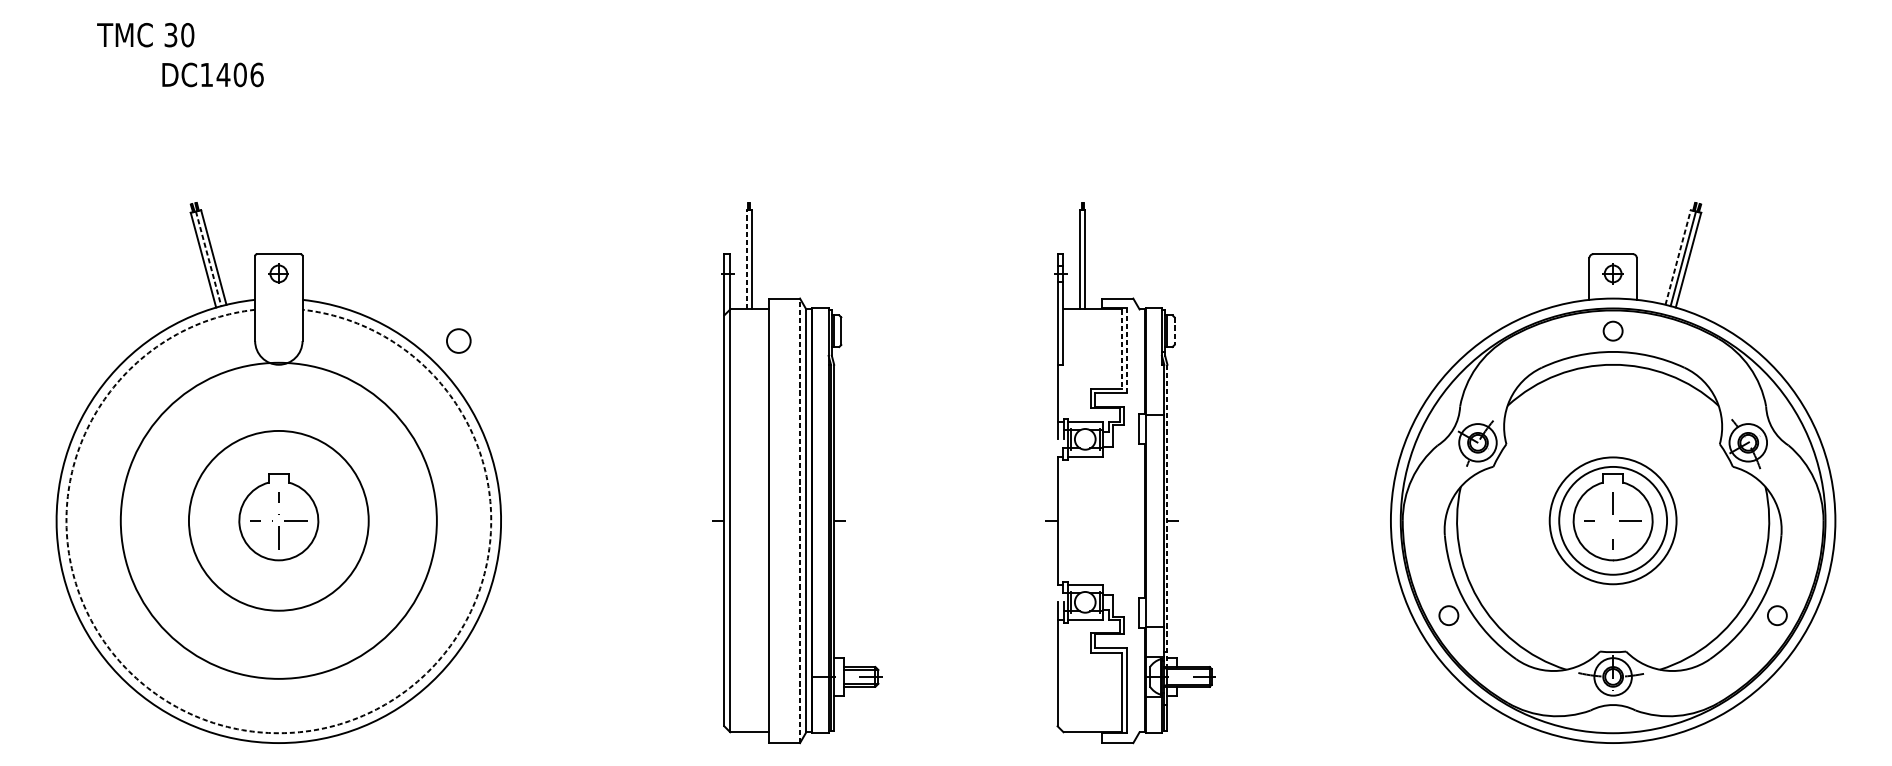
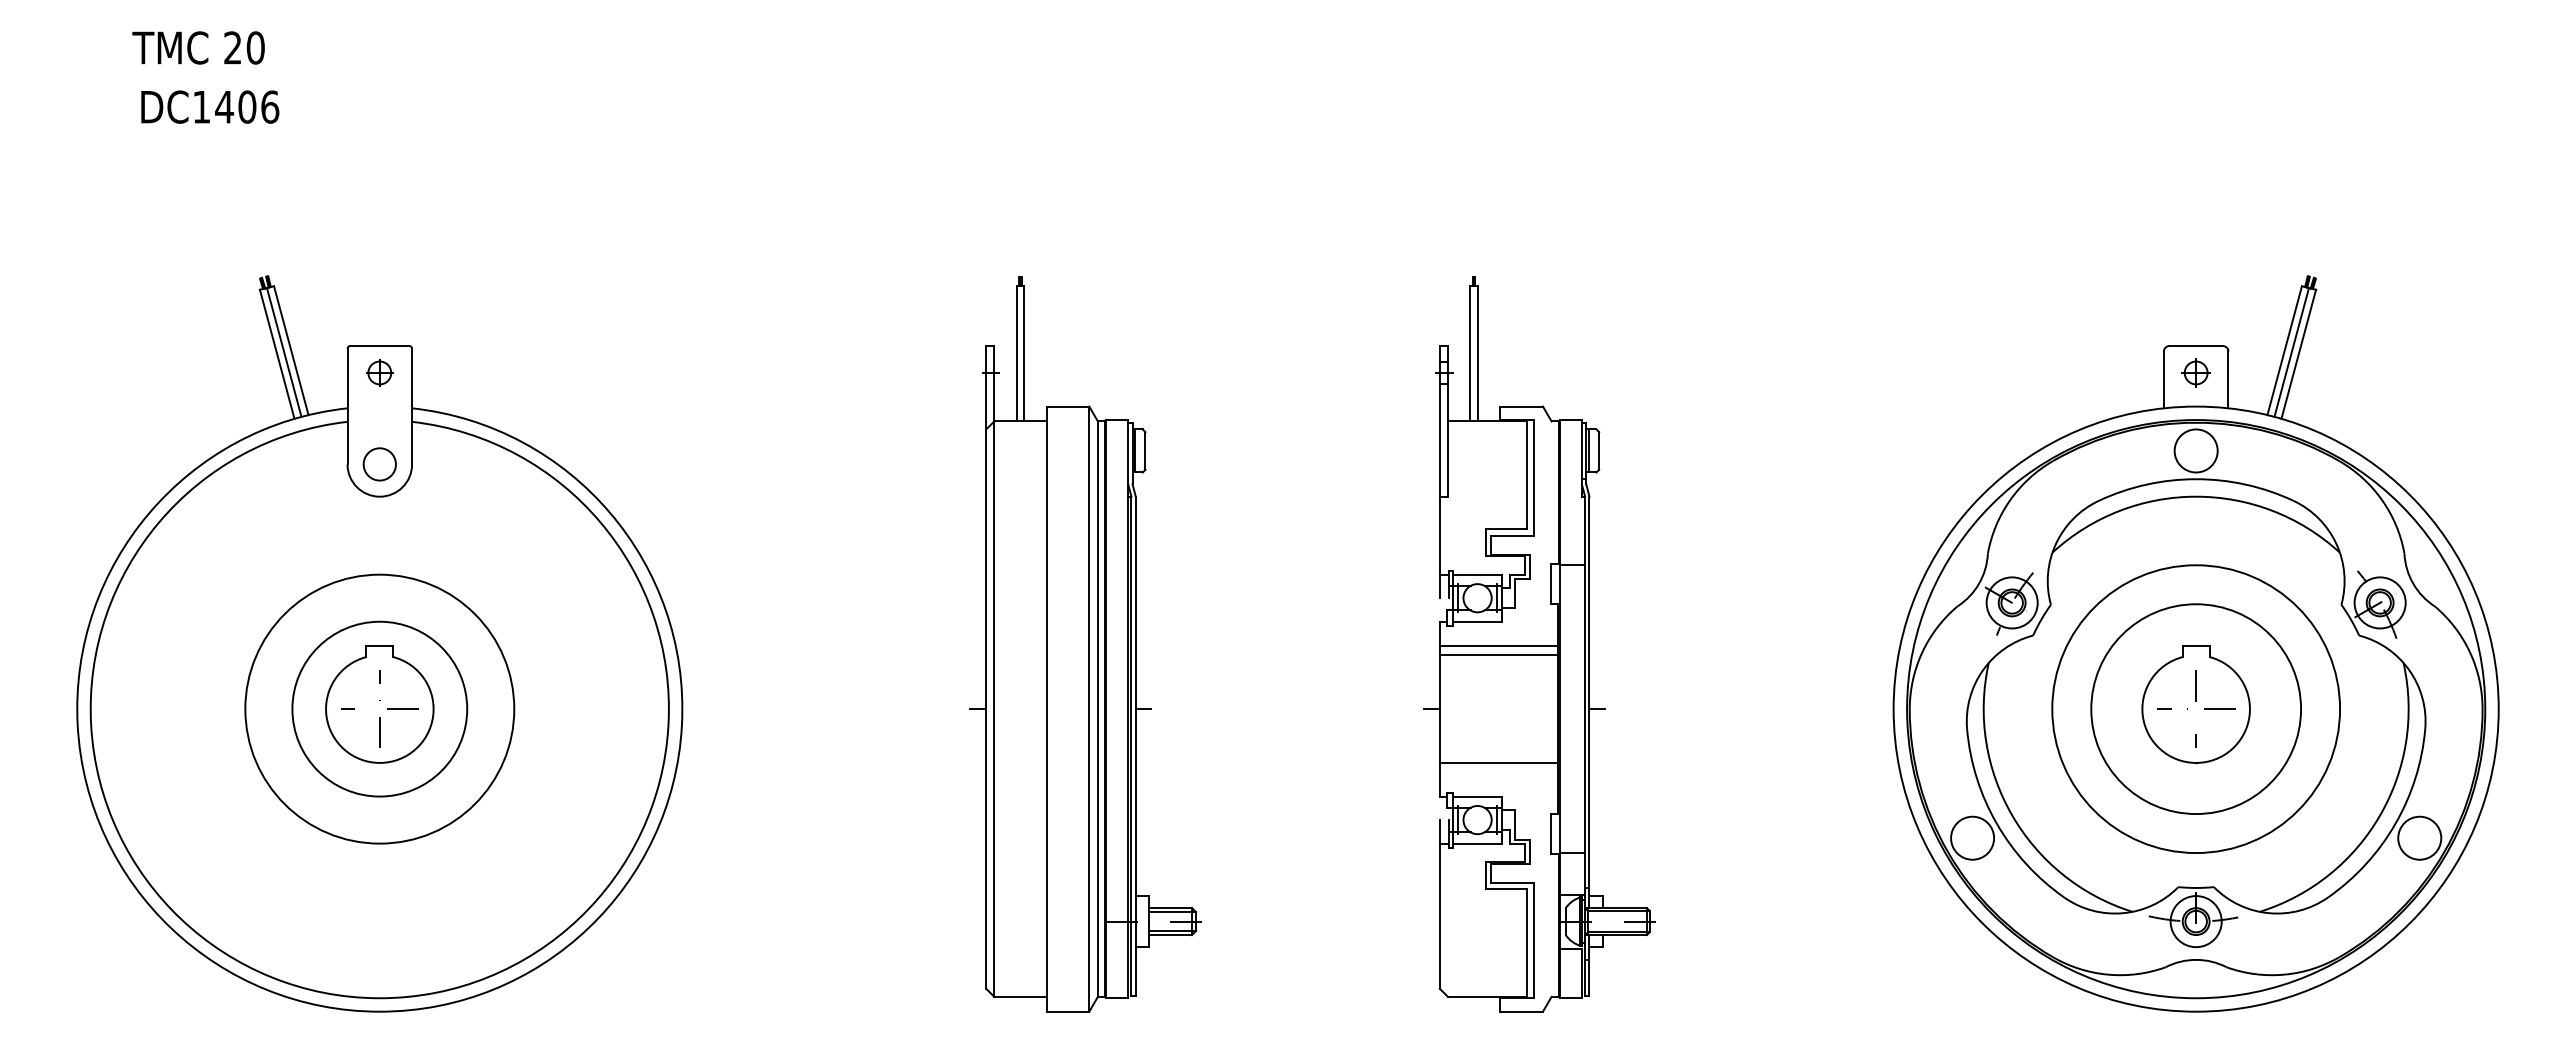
text: (170, 34) -> (232, 47), 30 -> 20
text: (213, 74) -> (210, 106), moved
line: (1678, 257) -> (2284, 350), dashed -> solid
line: (208, 258) -> (284, 352), dashed -> solid
line: (746, 259) -> (1016, 353), dashed -> solid
line: (1174, 330) -> (1599, 450), dashed -> solid
circle: (1612, 330) -> (2195, 450), size x1.67
circle: (458, 341) -> (379, 464), moved
line: (1121, 349) -> (1527, 475), dashed -> solid
line: (1126, 350) -> (1533, 477), dashed -> solid
line: (1100, 474) -> (1498, 645), added
line: (1100, 481) -> (1498, 655), added
line: (1167, 515) -> (1589, 702), dashed -> solid
circle: (278, 520) -> (379, 708), size x0.62
circle: (278, 520) -> (379, 708), size x0.71
line: (800, 521) -> (1089, 709), dashed -> solid
circle: (1613, 521) -> (2196, 709), size x1.43
circle: (1613, 521) -> (2196, 709), size x1.67
line: (1100, 560) -> (1498, 762), added
circle: (1448, 615) -> (1972, 837), size x1.67
circle: (1777, 615) -> (2419, 837), size x1.67
arc: (278, 733) -> (379, 998), dashed -> solid

